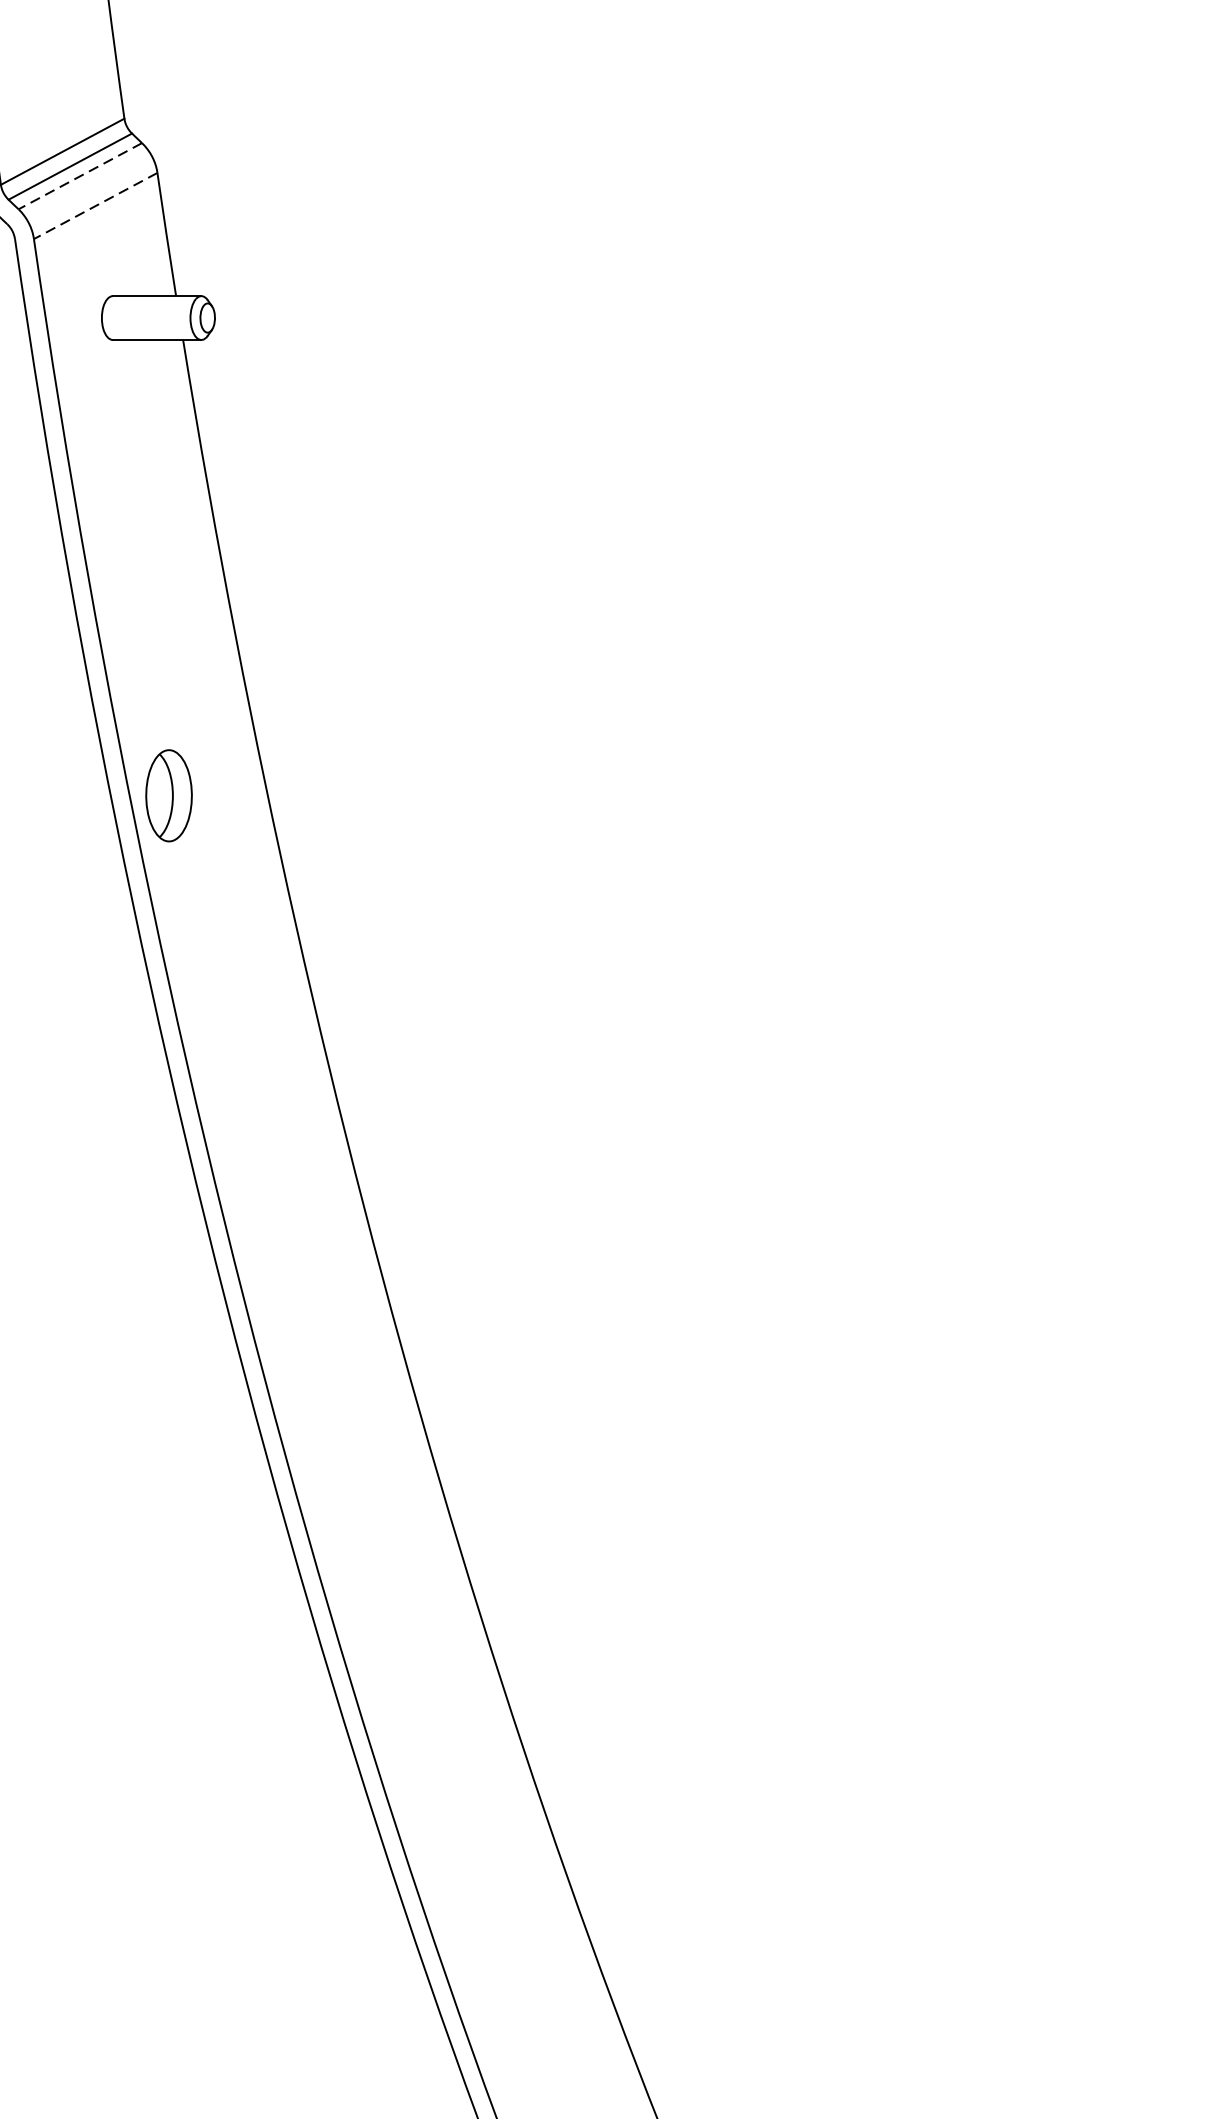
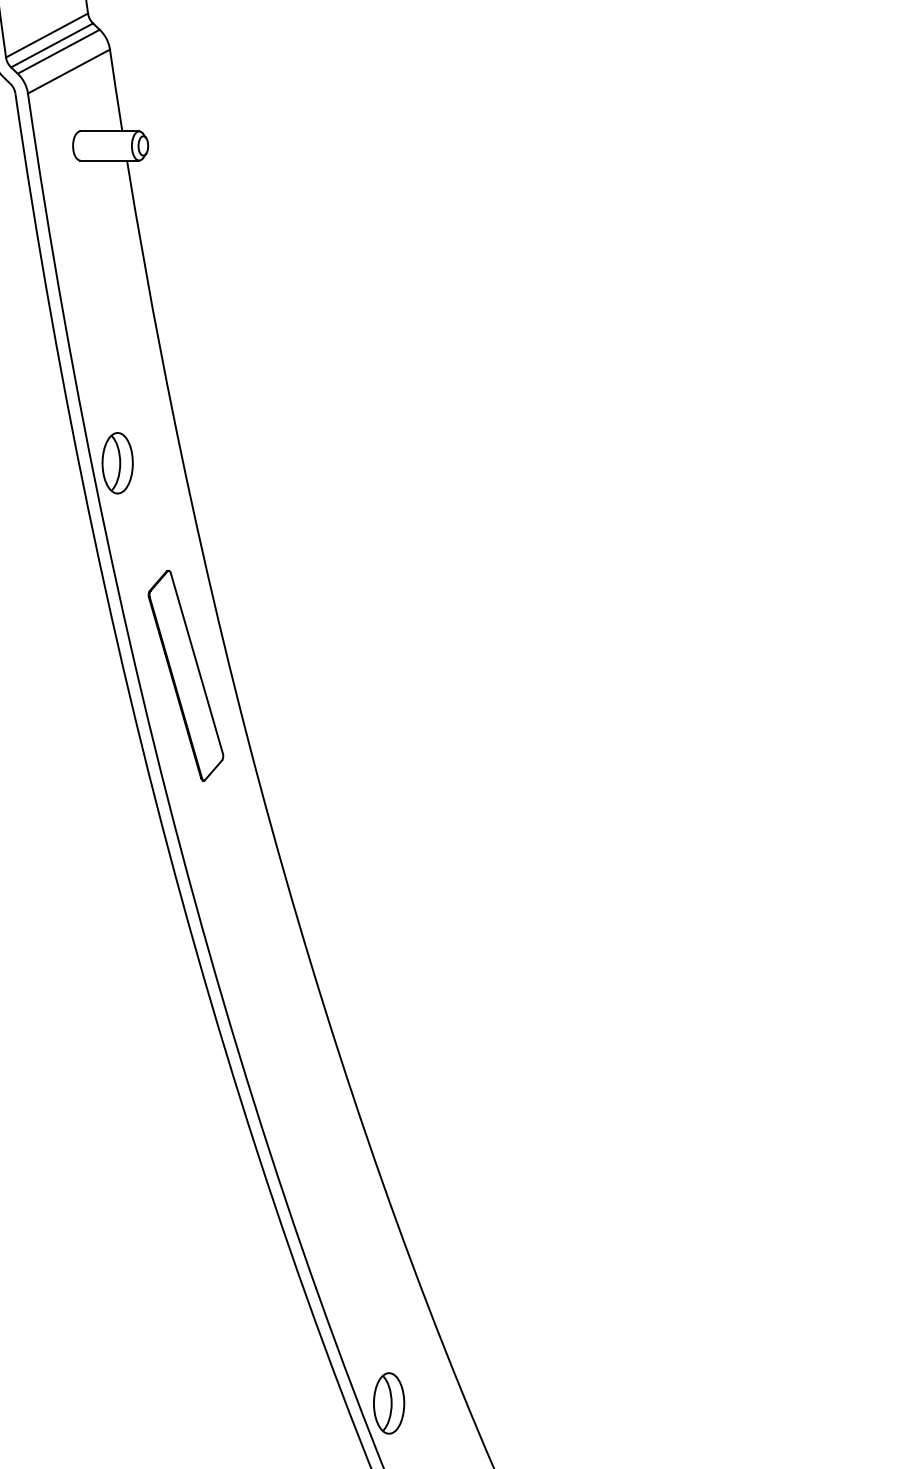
line: (79, 175) -> (58, 51), dashed -> solid
line: (94, 205) -> (68, 71), dashed -> solid
part: (271, 1115) -> (185, 675), added

